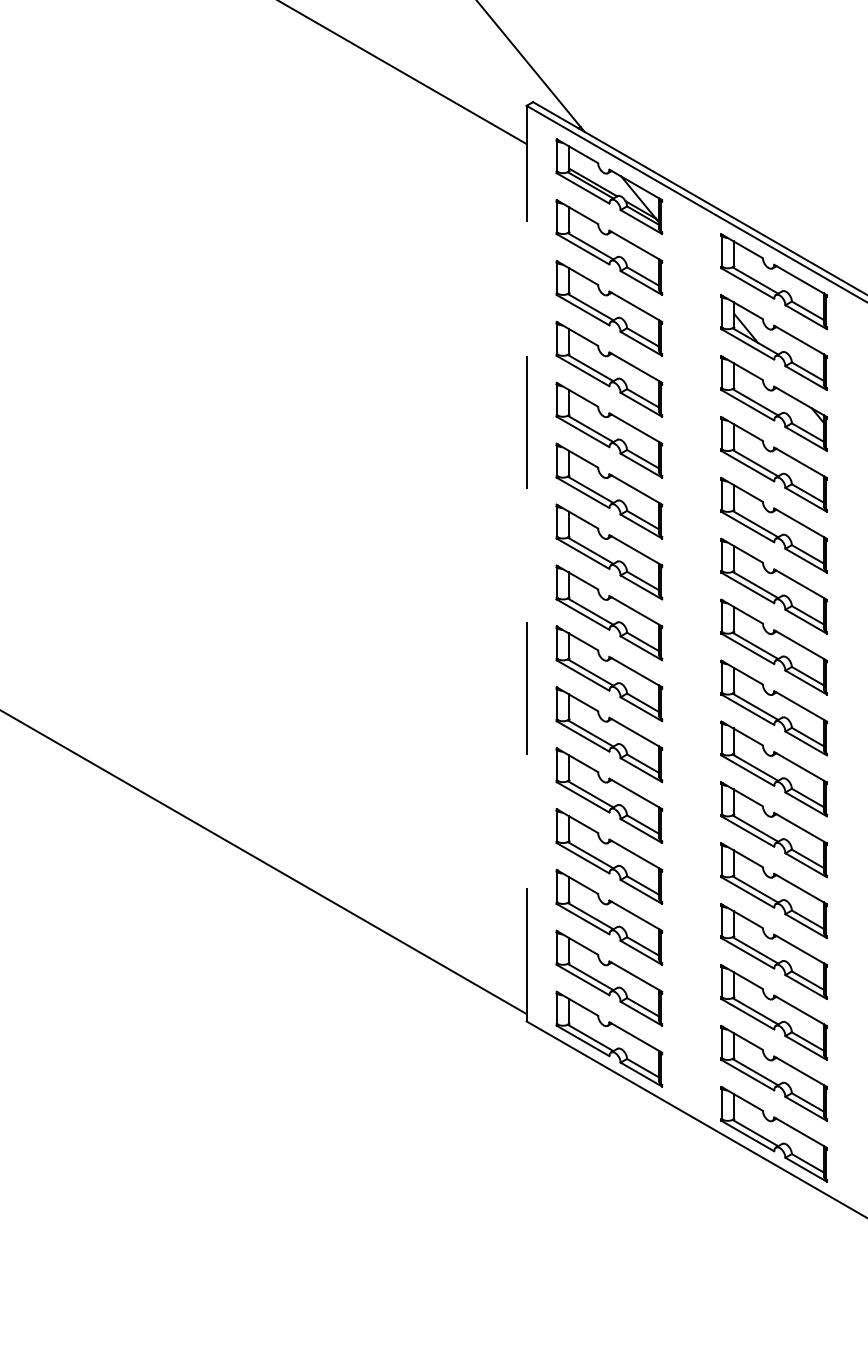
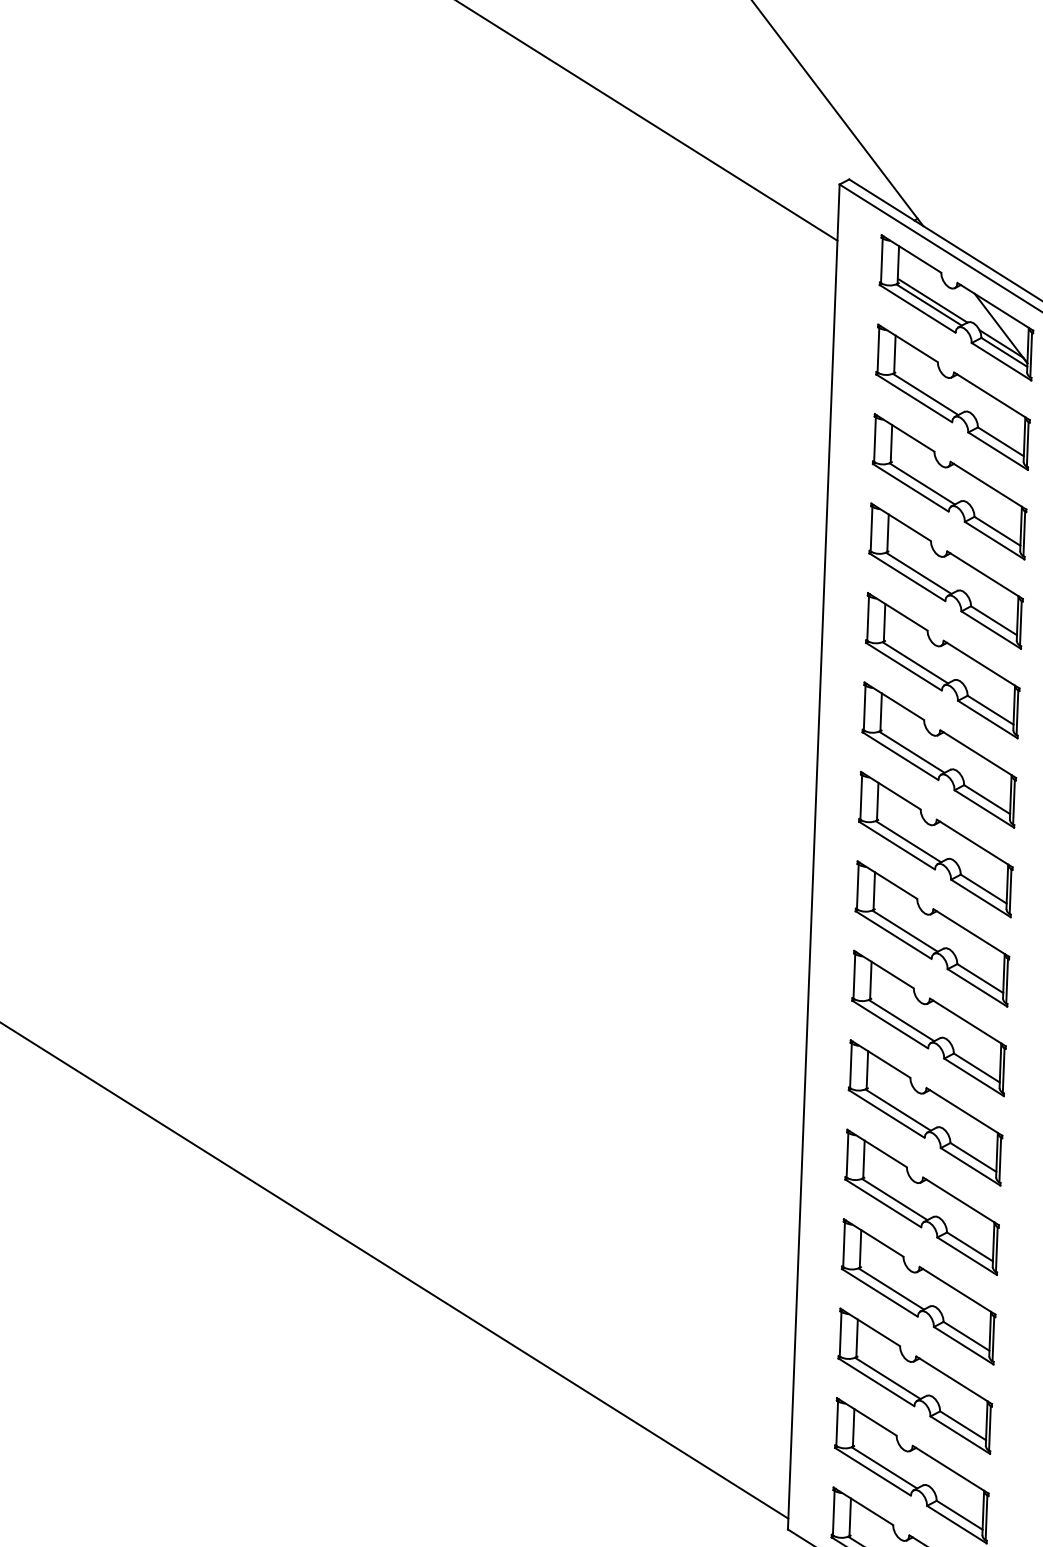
line: (526, 563) -> (813, 856), dashed -> solid

